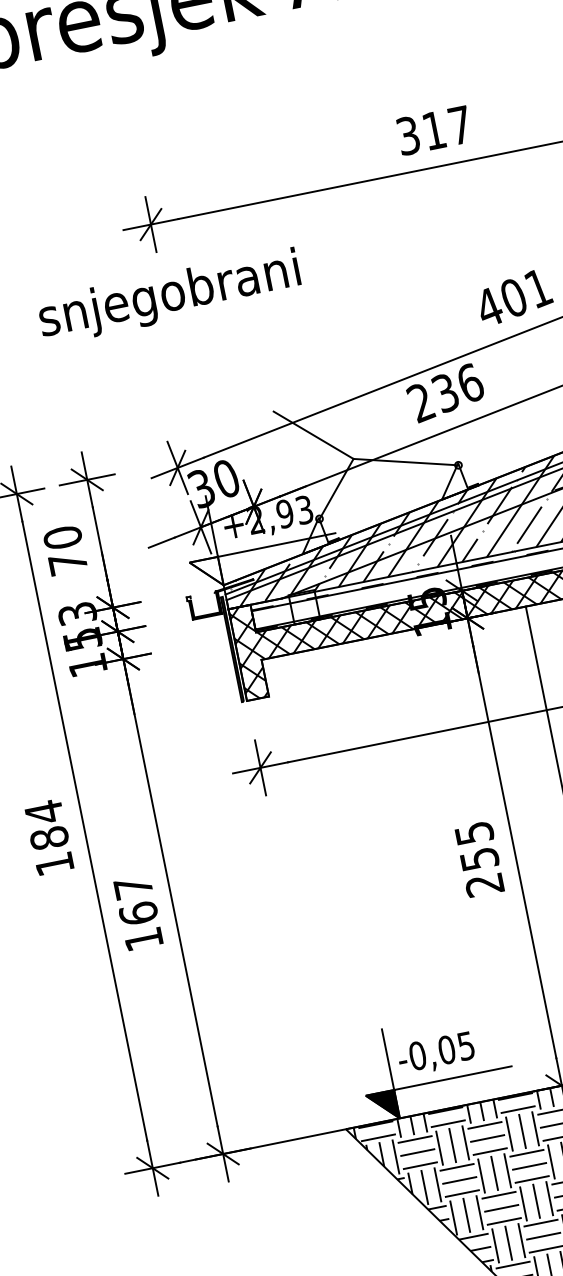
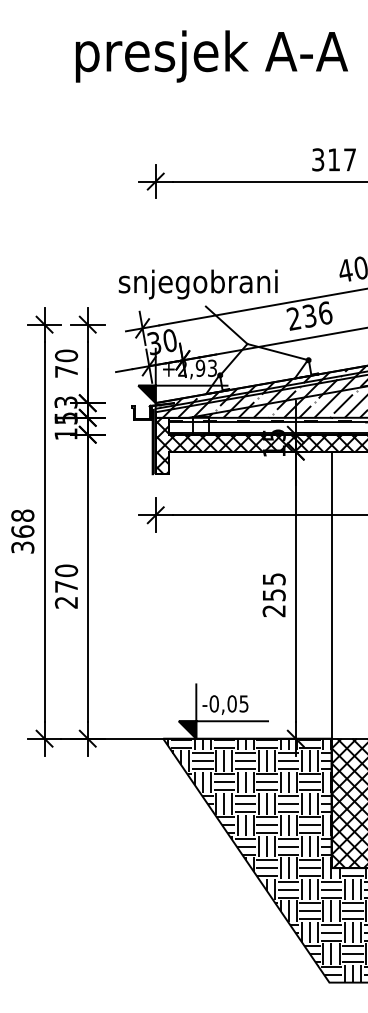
text: (168, 297) -> (197, 284), moved
fill: (205, 574) -> (146, 394), added
text: (48, 838) -> (22, 531), 184 -> 368
text: (138, 913) -> (66, 586), 167 -> 270

